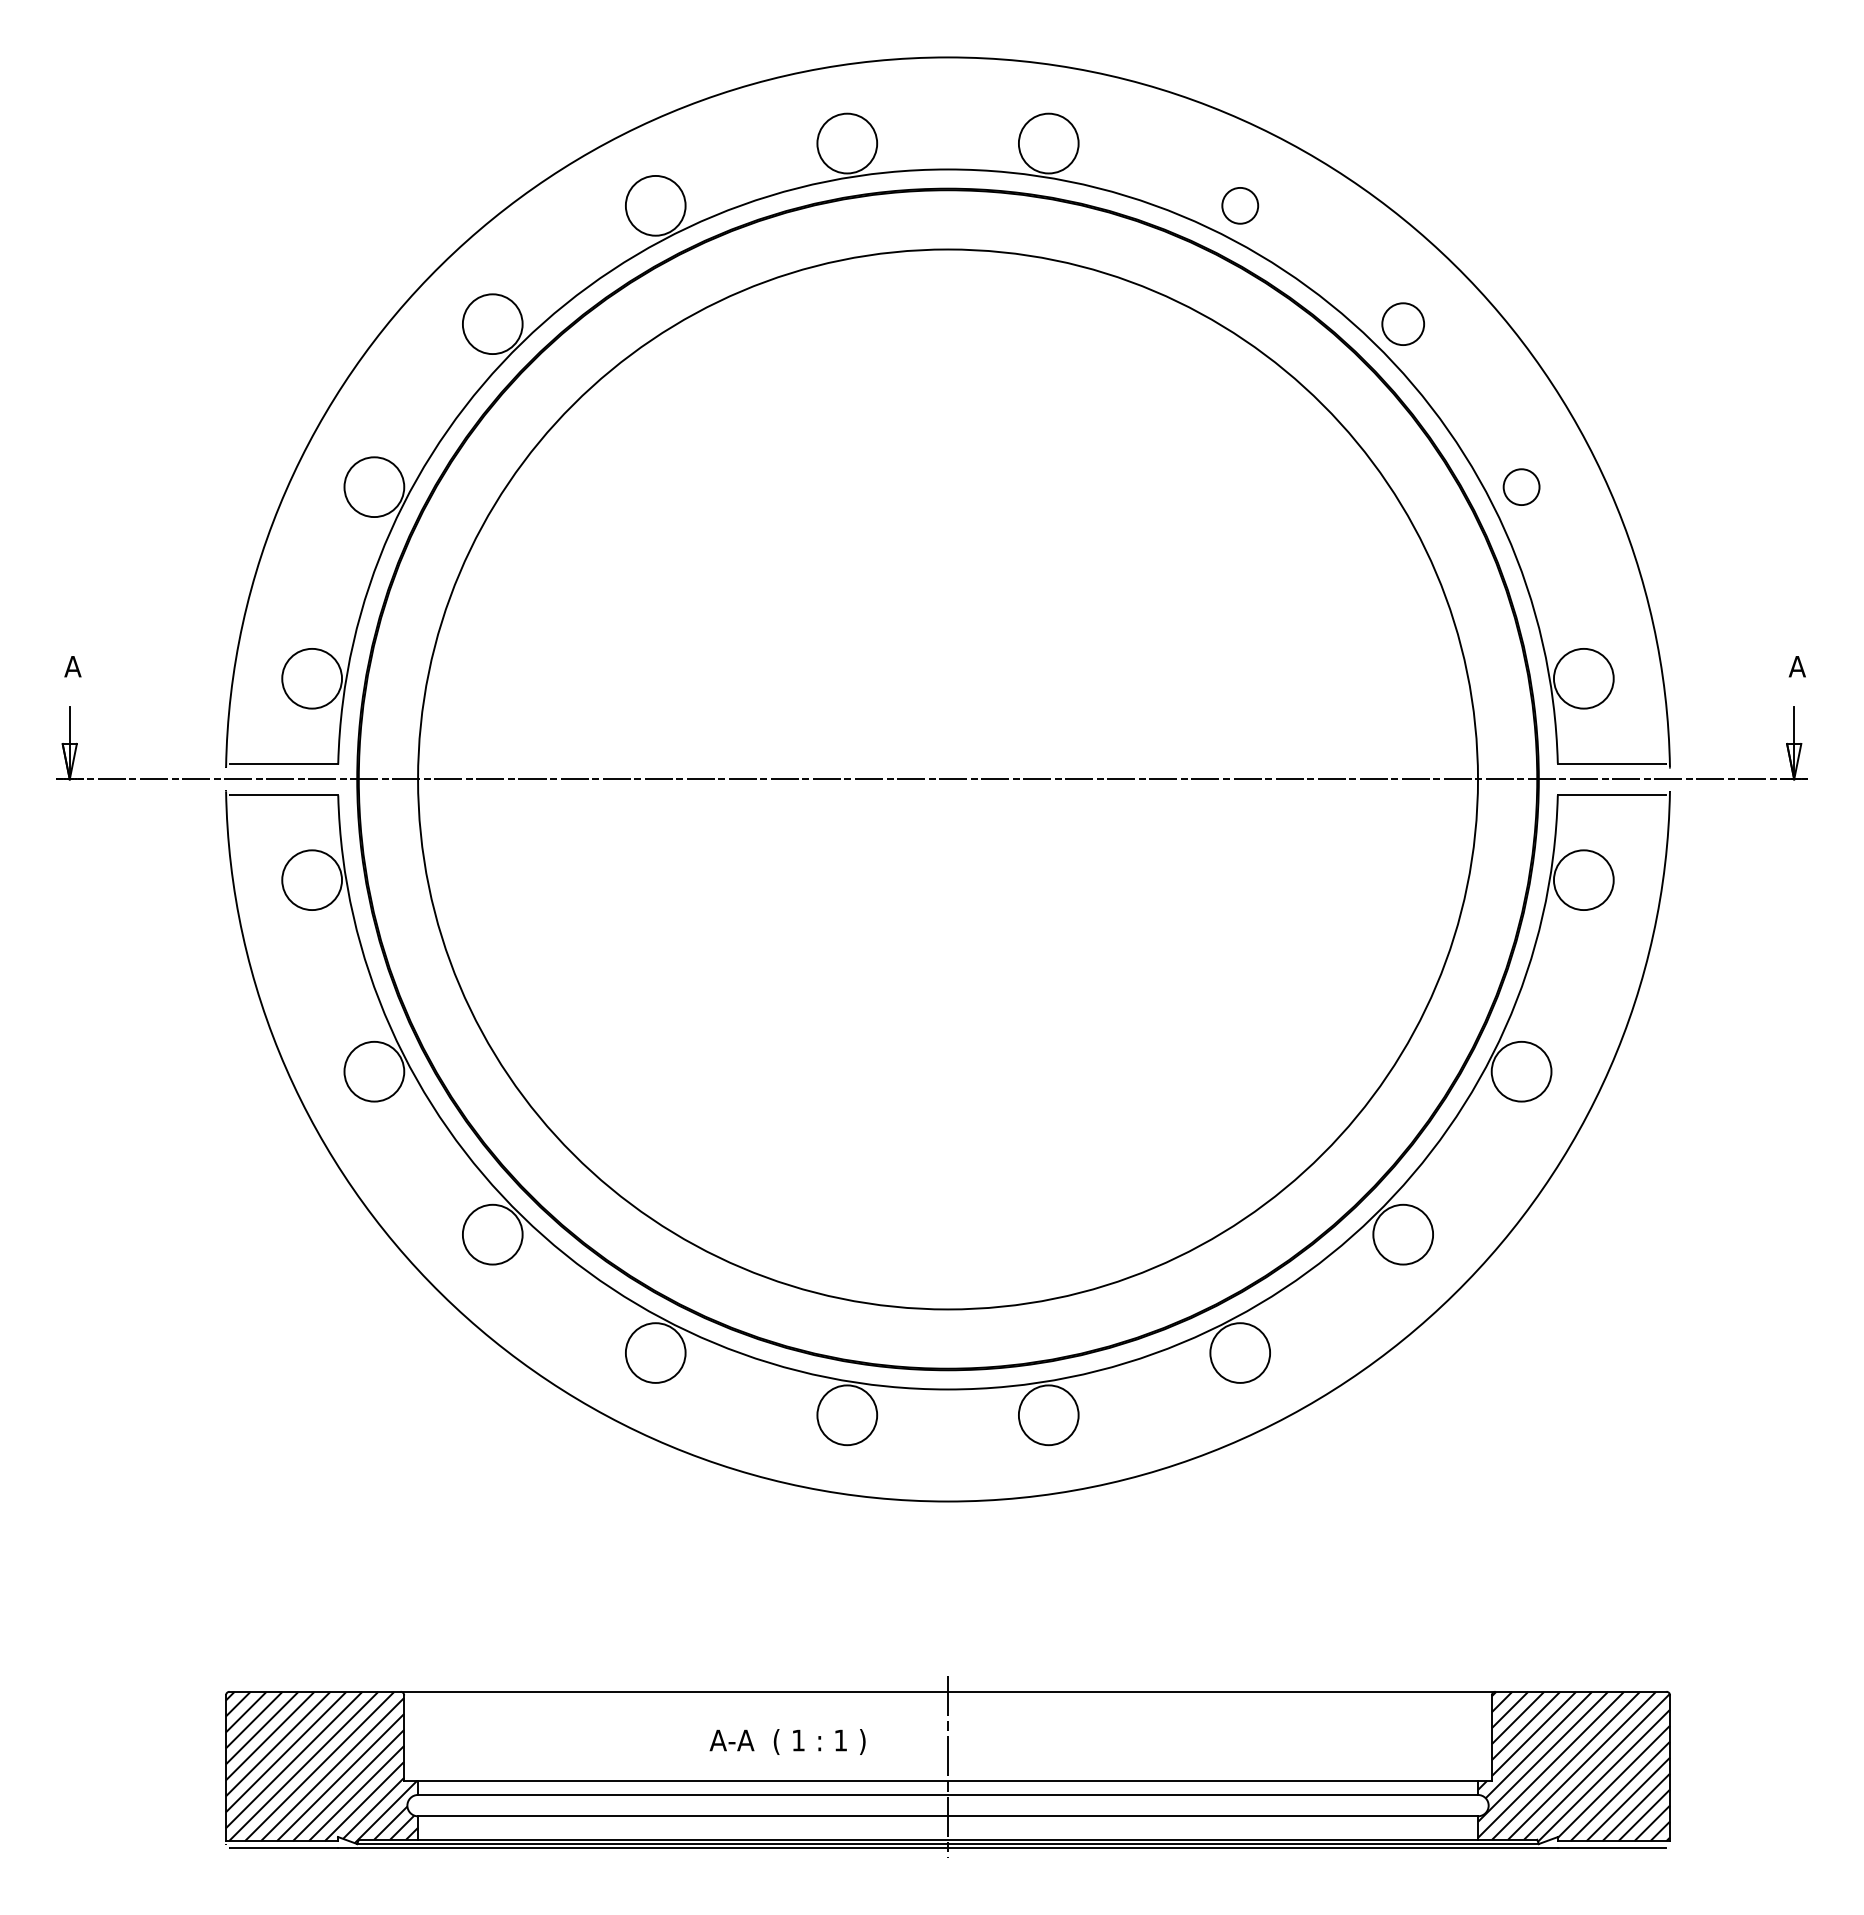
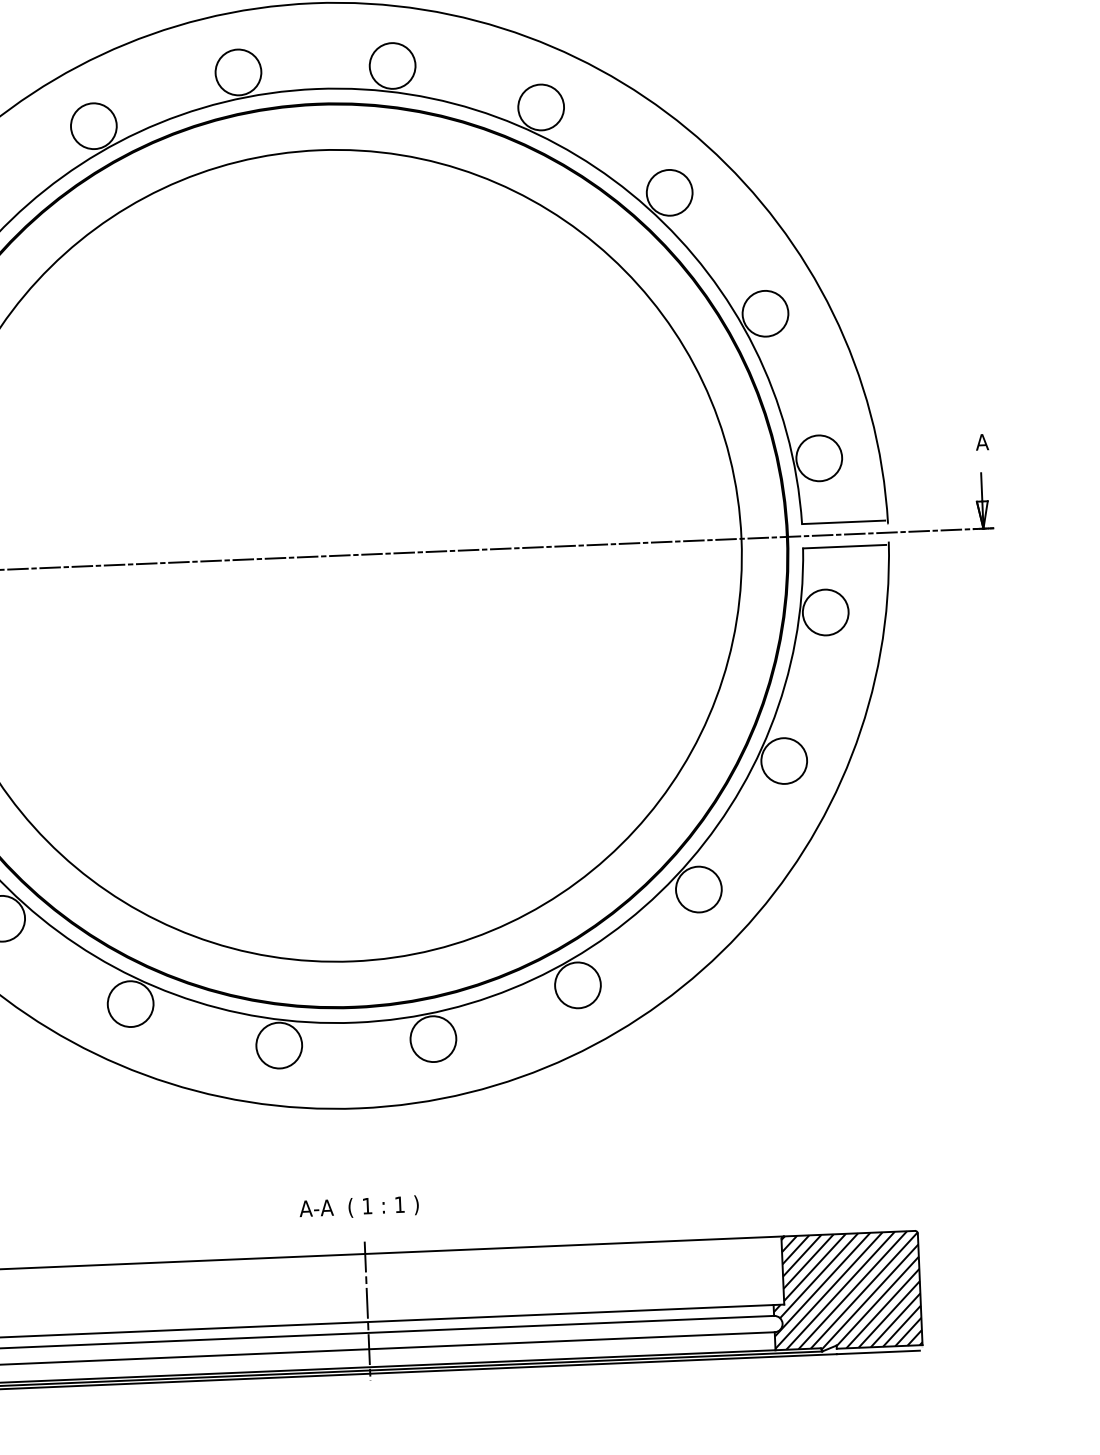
circle: (1240, 205) -> (541, 107), size x1.67
circle: (1403, 324) -> (669, 193), size x1.43
circle: (1521, 487) -> (765, 314), size x1.67
text: (787, 1741) -> (359, 1207), moved

